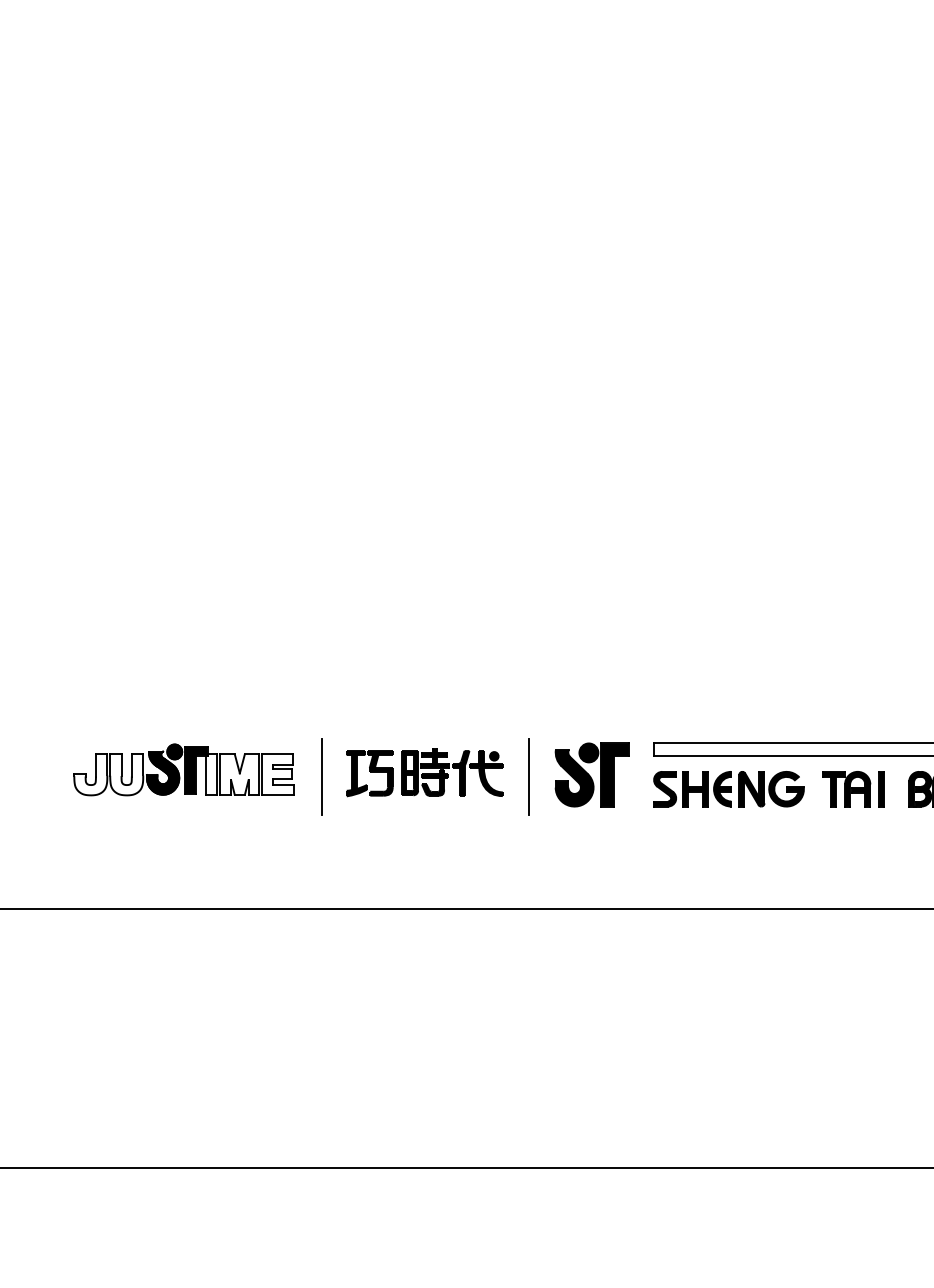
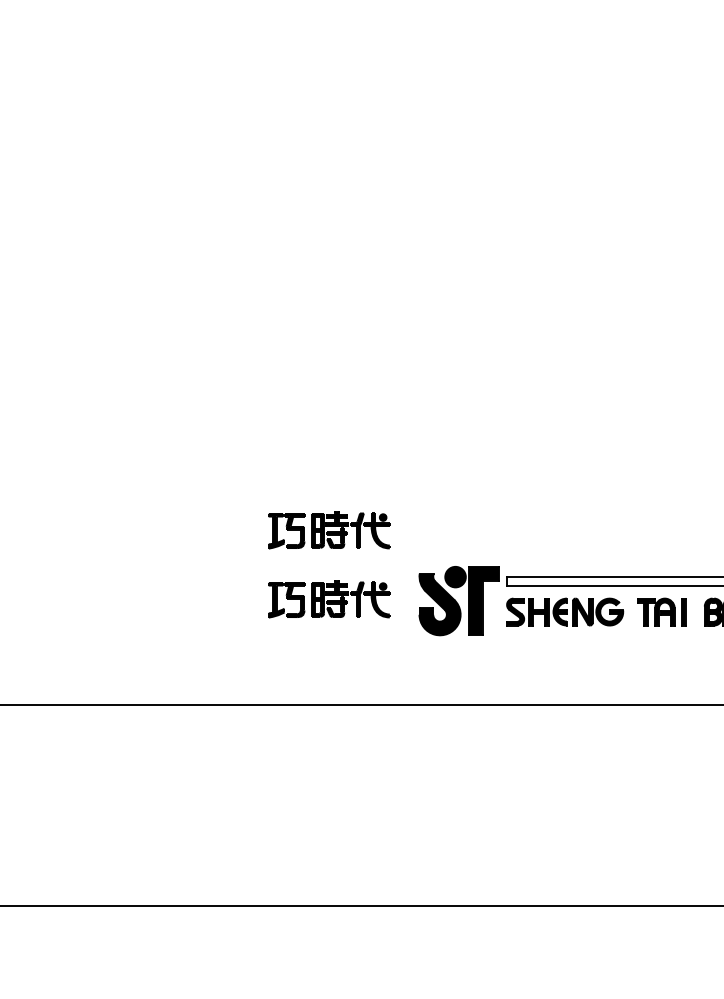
part: (424, 683) -> (329, 530), added
part: (183, 769) -> (142, 596), removed
part: (591, 774) -> (458, 600), size x1.4
line: (321, 776) -> (249, 602), removed
line: (529, 776) -> (410, 602), removed

